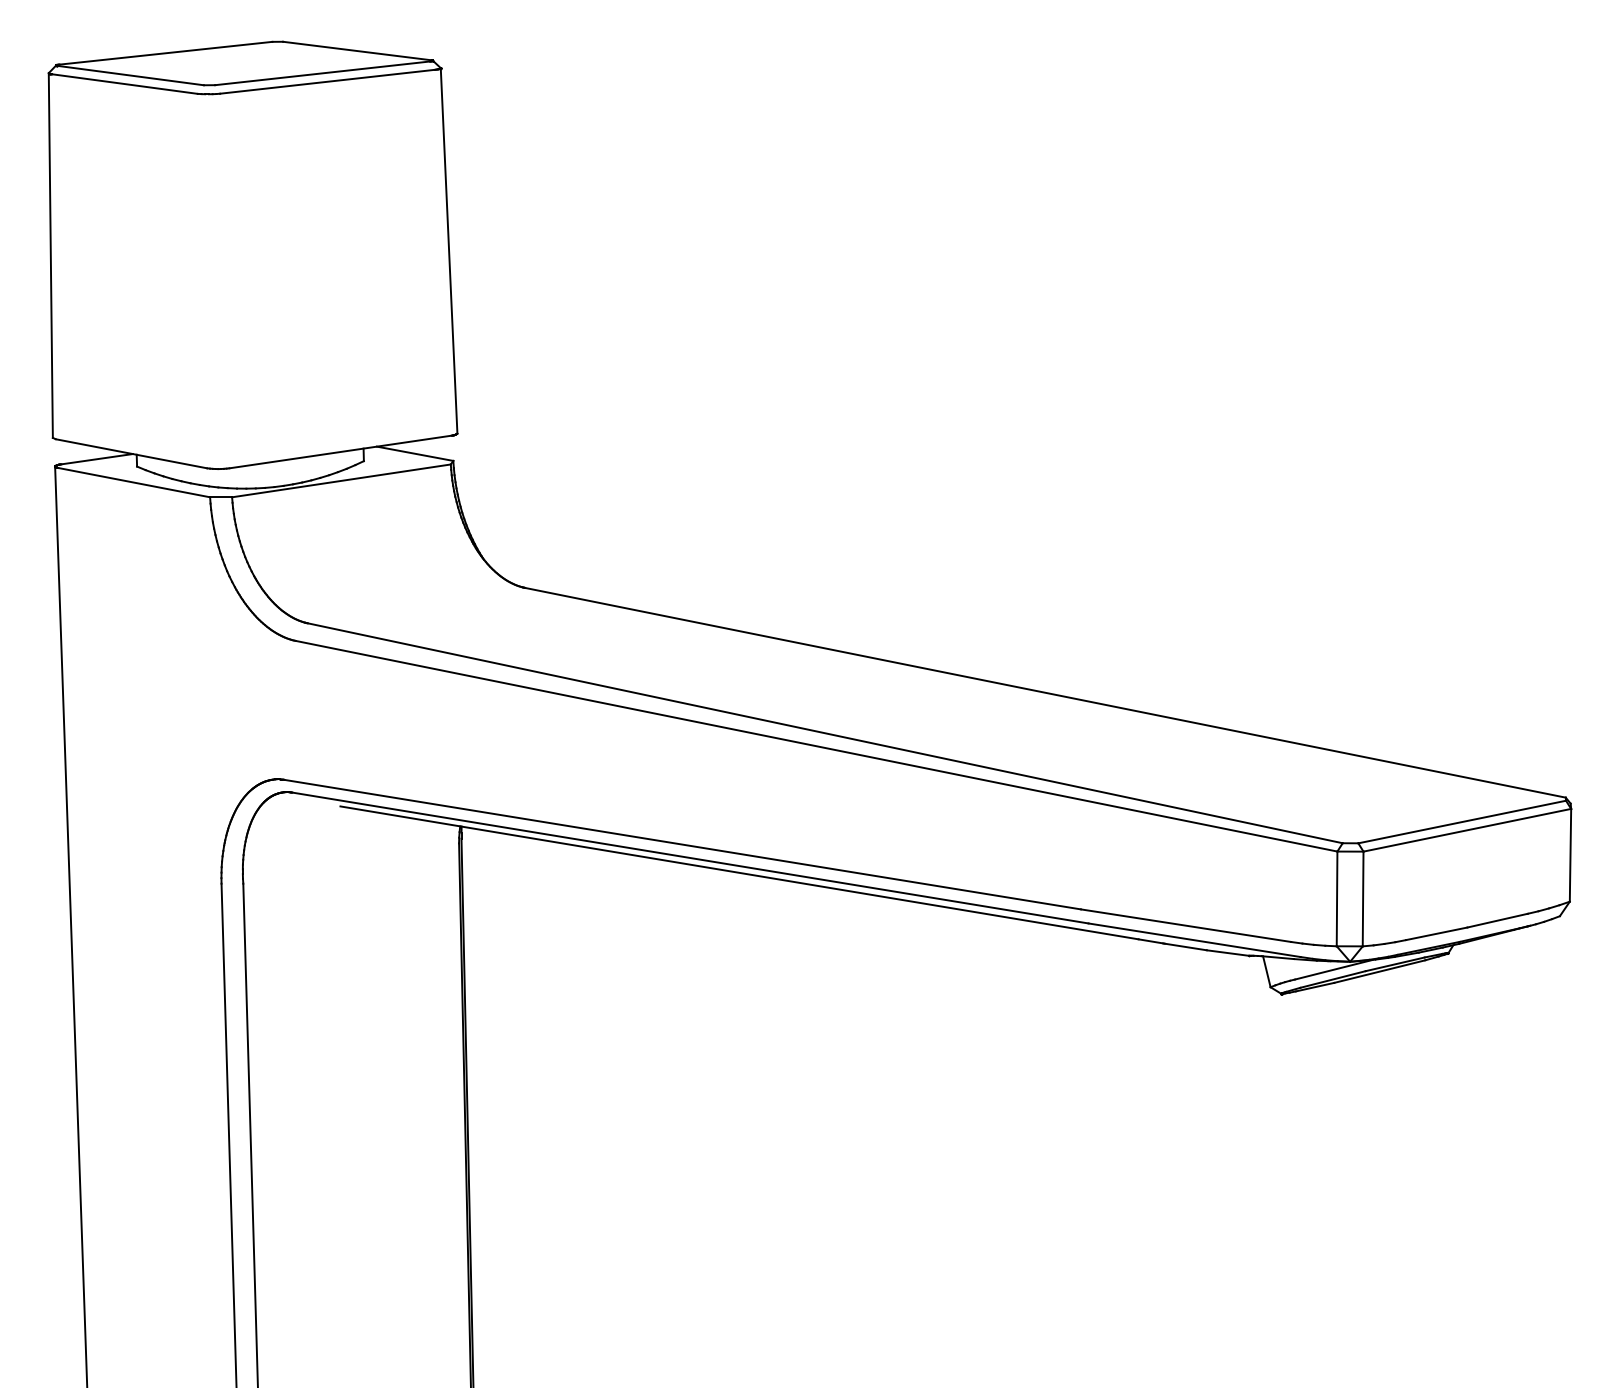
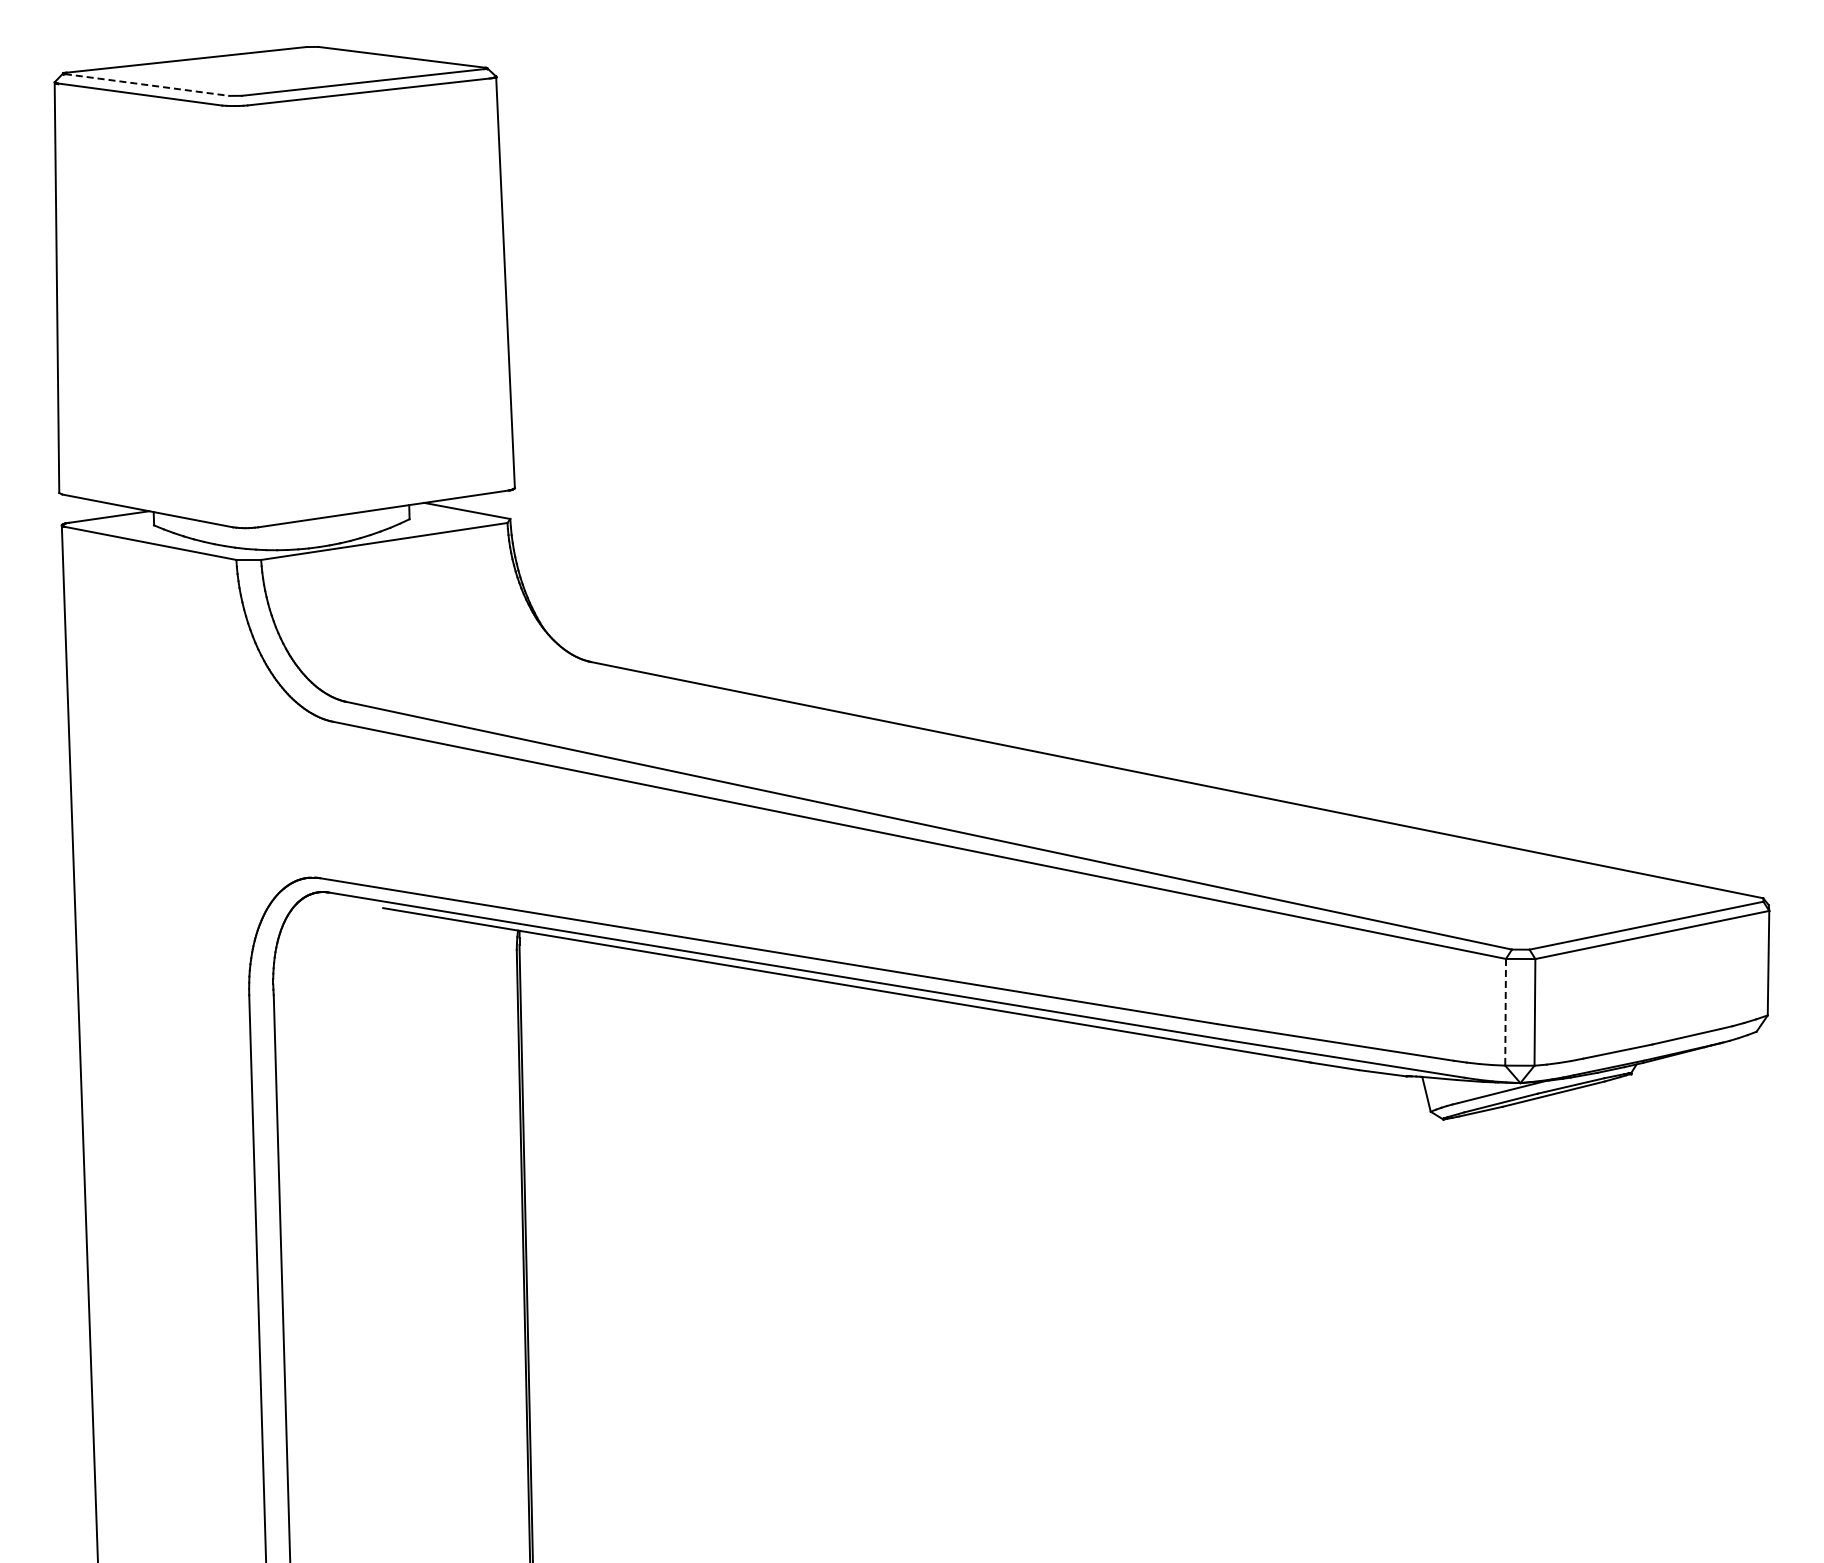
line: (131, 76) -> (147, 85), solid -> dashed
line: (1336, 899) -> (1505, 1012), solid -> dashed

